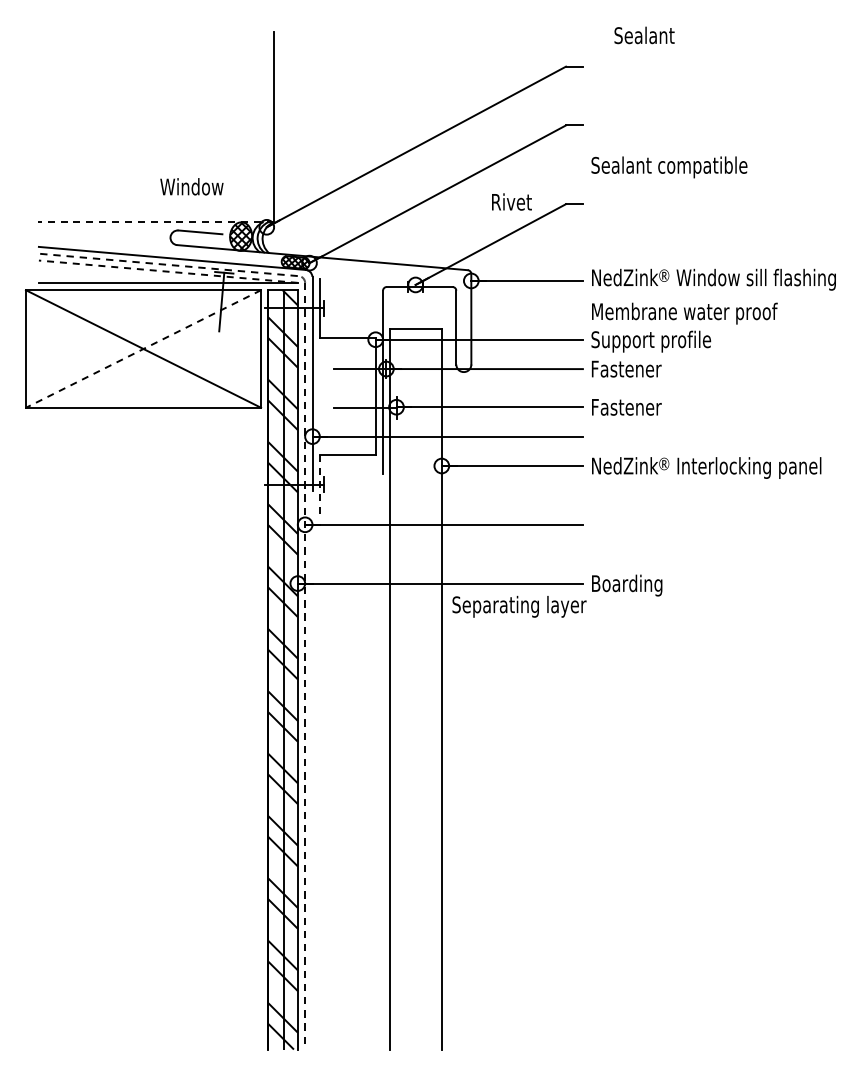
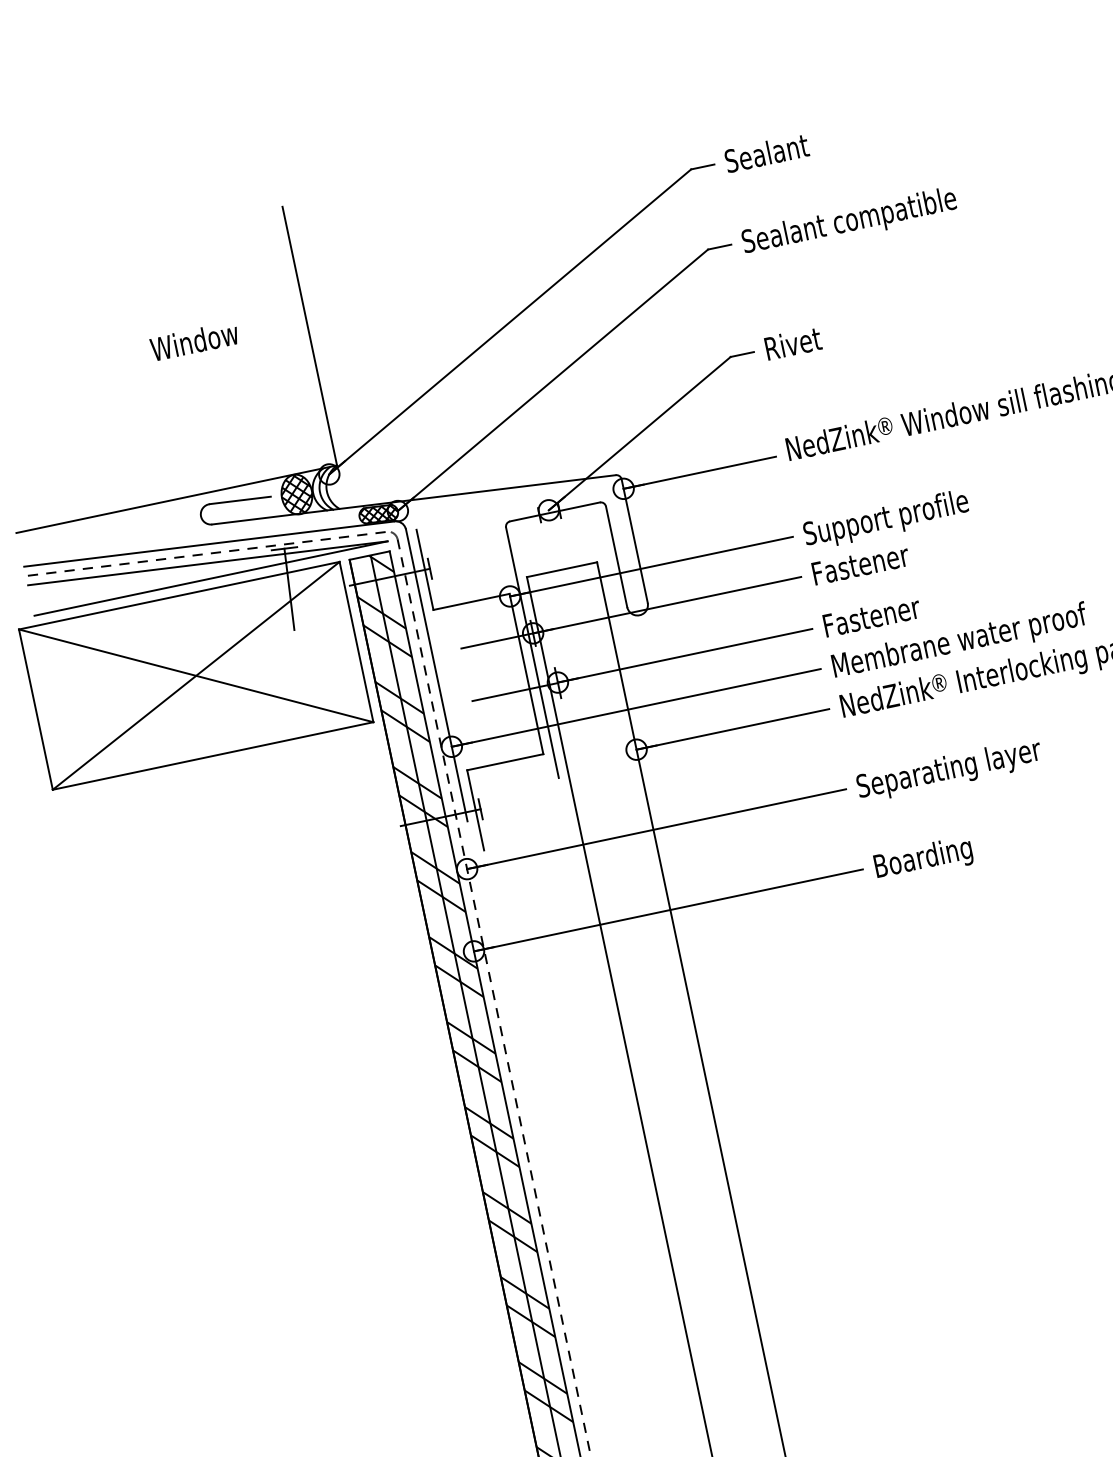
text: (644, 35) -> (766, 153), moved
text: (669, 167) -> (849, 222), moved
text: (191, 186) -> (193, 340), moved
text: (511, 201) -> (792, 342), moved
line: (155, 222) -> (176, 499), dashed -> solid
line: (168, 271) -> (207, 562), dashed -> solid
text: (684, 313) -> (959, 642), moved
line: (143, 349) -> (196, 676), dashed -> solid
line: (319, 485) -> (475, 811), dashed -> solid
text: (519, 606) -> (949, 769), moved

